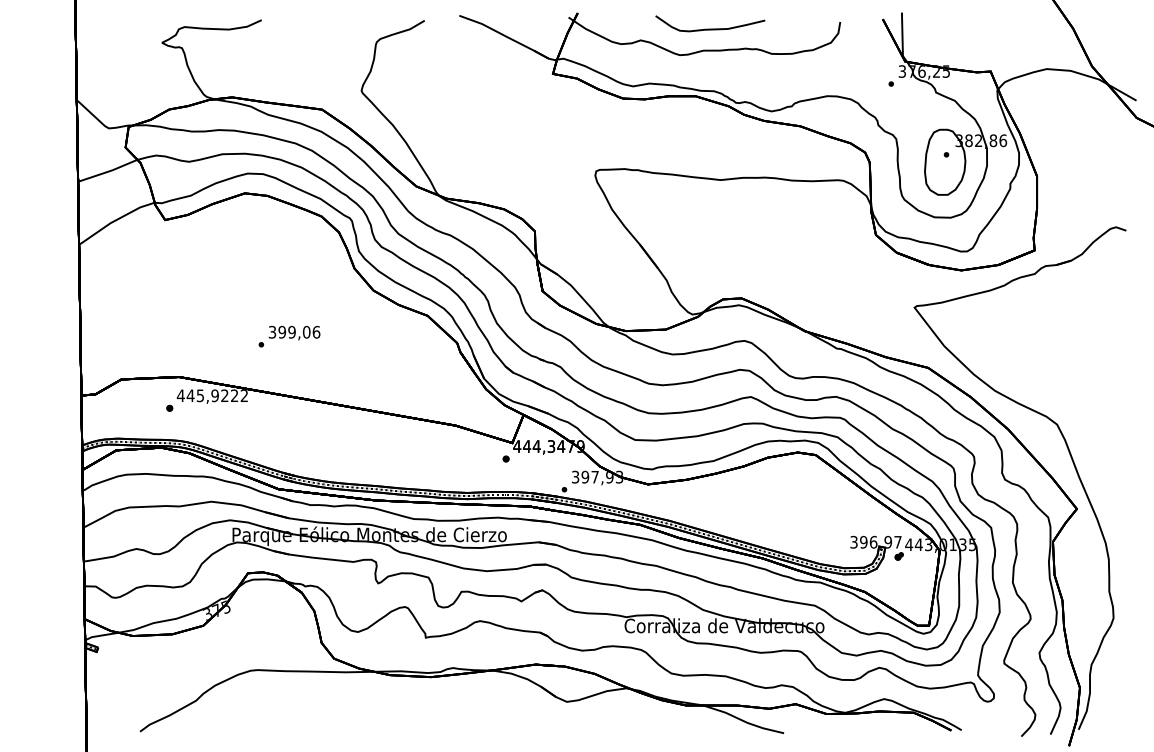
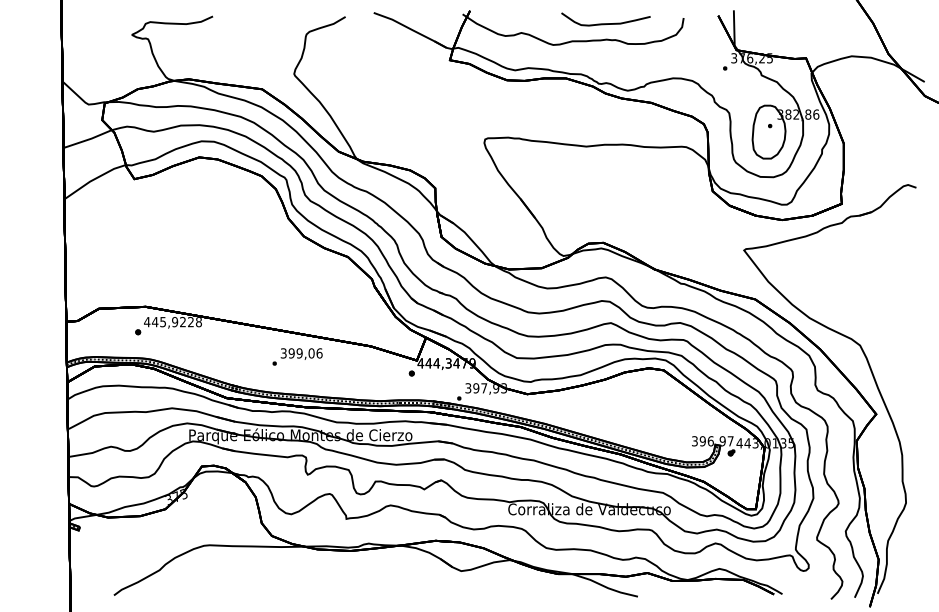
curve: (709, 28) -> (605, 23), moved
text: (289, 336) -> (297, 356), moved
text: (243, 396) -> (198, 322), 445,9222 -> 445,9228

